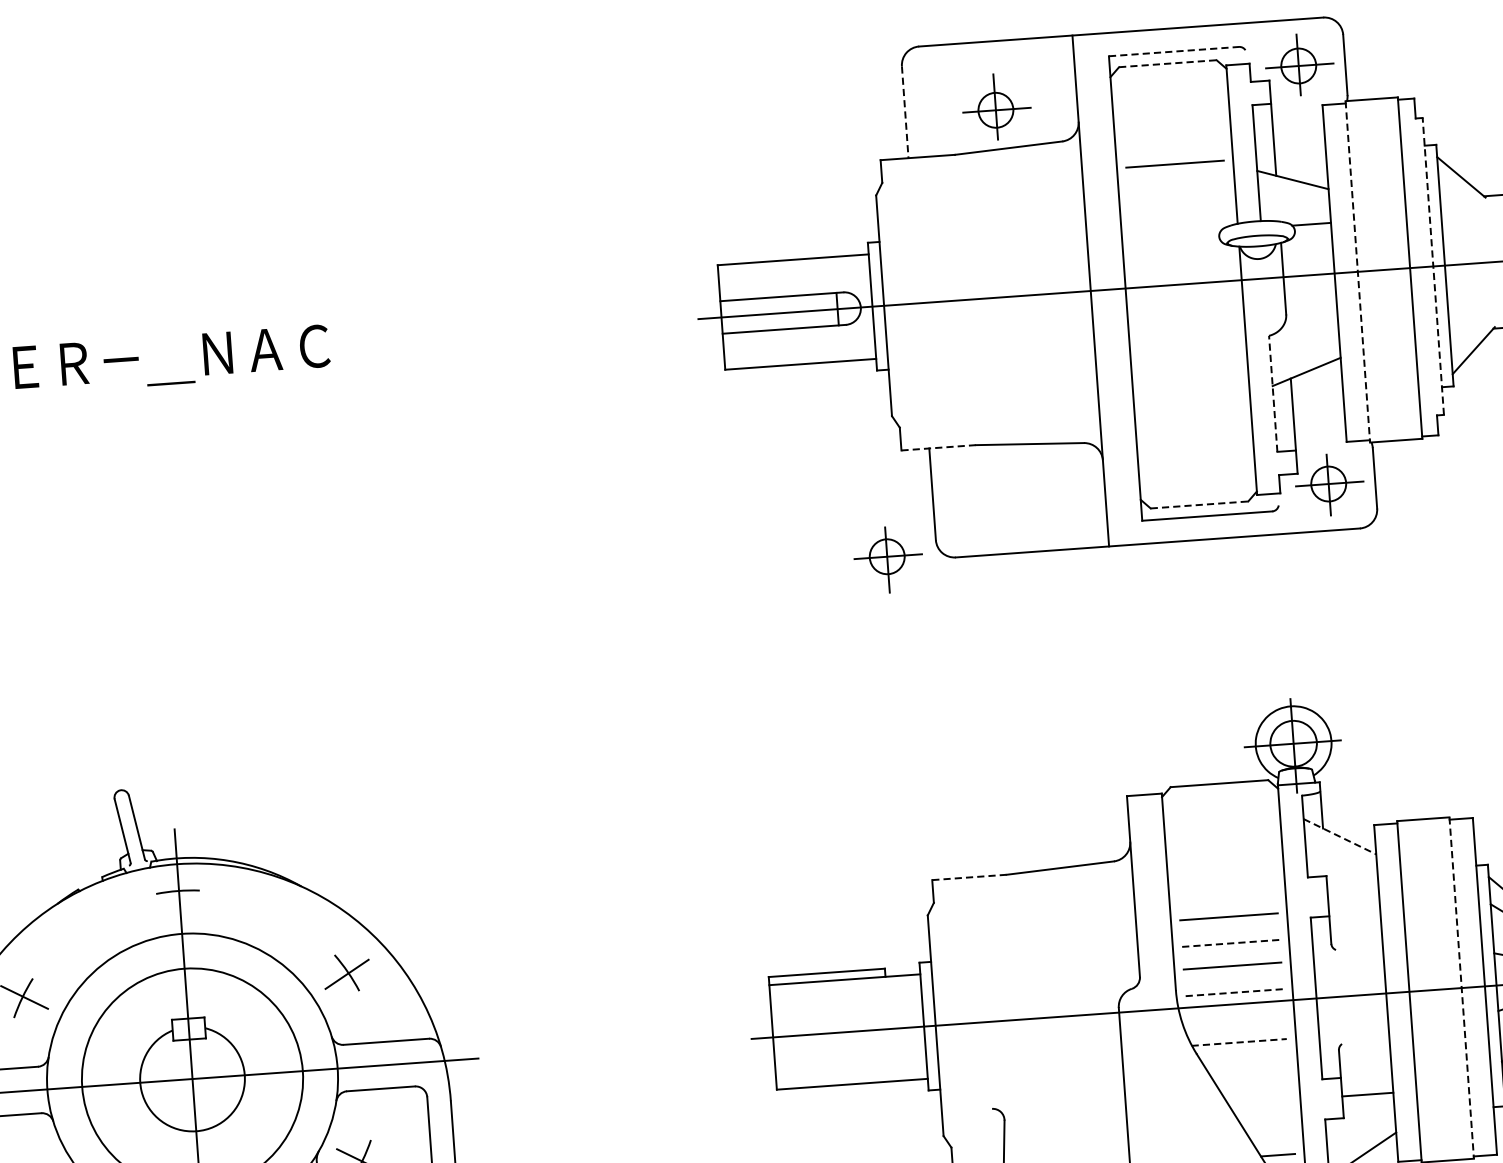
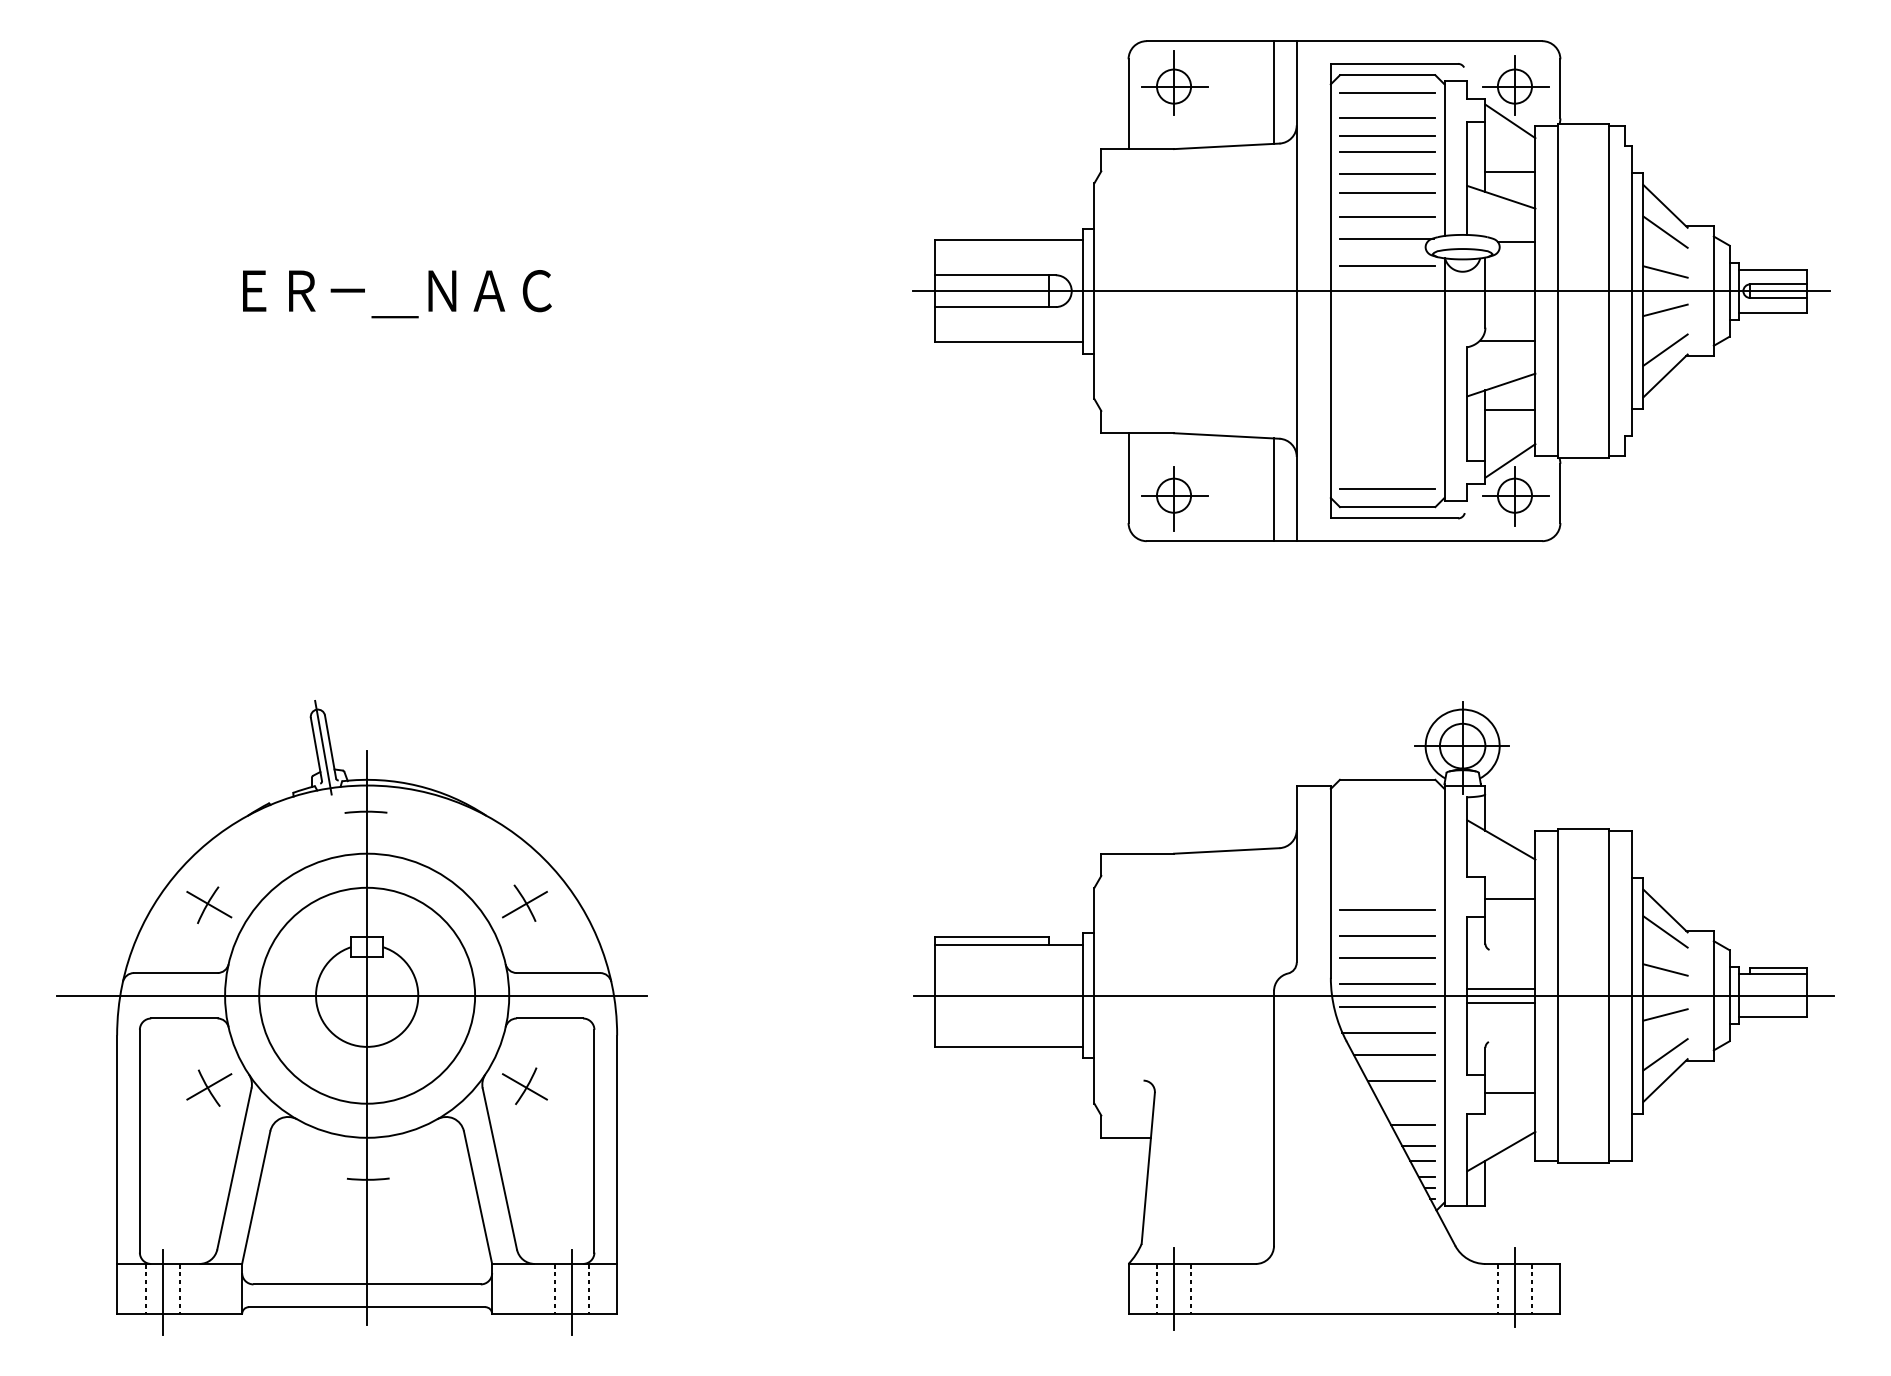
line: (1173, 51) -> (1394, 63), dashed -> solid
line: (1167, 63) -> (1387, 75), dashed -> solid
line: (1168, 81) -> (1387, 92), added
line: (1053, 89) -> (1274, 92), added
line: (1296, 101) -> (1510, 121), added
part: (996, 106) -> (1174, 82), moved
line: (1170, 106) -> (1387, 117), added
line: (905, 112) -> (1128, 104), dashed -> solid
line: (1172, 125) -> (1387, 135), added
line: (1173, 142) -> (1387, 152), added
line: (1300, 153) -> (1510, 171), added
line: (1176, 184) -> (1387, 193), added
line: (1463, 203) -> (1665, 231), added
line: (1178, 208) -> (1387, 216), added
line: (1178, 230) -> (1386, 238), added
line: (1466, 243) -> (1665, 271), added
line: (1181, 259) -> (1387, 266), added
line: (1433, 265) -> (1632, 290), dashed -> solid
line: (1358, 272) -> (1558, 291), dashed -> solid
line: (1468, 283) -> (1665, 310), added
line: (1471, 323) -> (1665, 349), added
line: (1309, 325) -> (1507, 340), added
line: (1273, 394) -> (1467, 404), dashed -> solid
line: (1317, 397) -> (1510, 410), added
line: (939, 448) -> (1138, 433), dashed -> solid
line: (1321, 448) -> (1510, 460), added
line: (1198, 487) -> (1387, 489), added
line: (1082, 495) -> (1274, 489), added
line: (1199, 505) -> (1387, 507), dashed -> solid
part: (887, 559) -> (1174, 498), moved
line: (129, 828) -> (323, 747), added
line: (1340, 837) -> (1501, 840), dashed -> solid
line: (970, 877) -> (1138, 853), dashed -> solid
line: (1353, 895) -> (1510, 898), added
line: (1230, 943) -> (1387, 936), dashed -> solid
line: (1351, 988) -> (1501, 988), added
line: (1461, 988) -> (1609, 996), dashed -> solid
line: (1234, 992) -> (1387, 984), dashed -> solid
line: (1352, 1002) -> (1501, 1002), added
line: (1235, 1016) -> (1387, 1007), added
line: (1238, 1042) -> (1388, 1033), dashed -> solid
line: (1246, 1064) -> (1394, 1055), added
line: (1255, 1090) -> (1401, 1081), added
line: (1270, 1134) -> (1412, 1124), added

